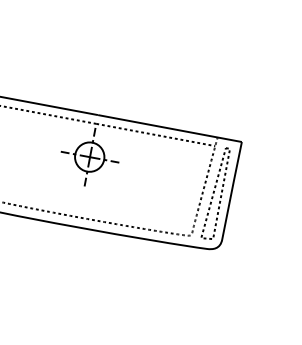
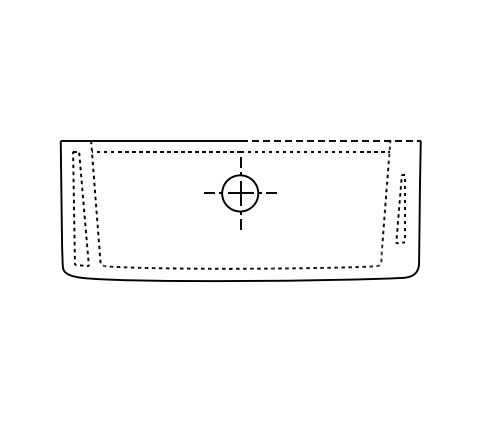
line: (169, 128) -> (330, 140), solid -> dashed
part: (215, 193) -> (400, 208), size x0.6

